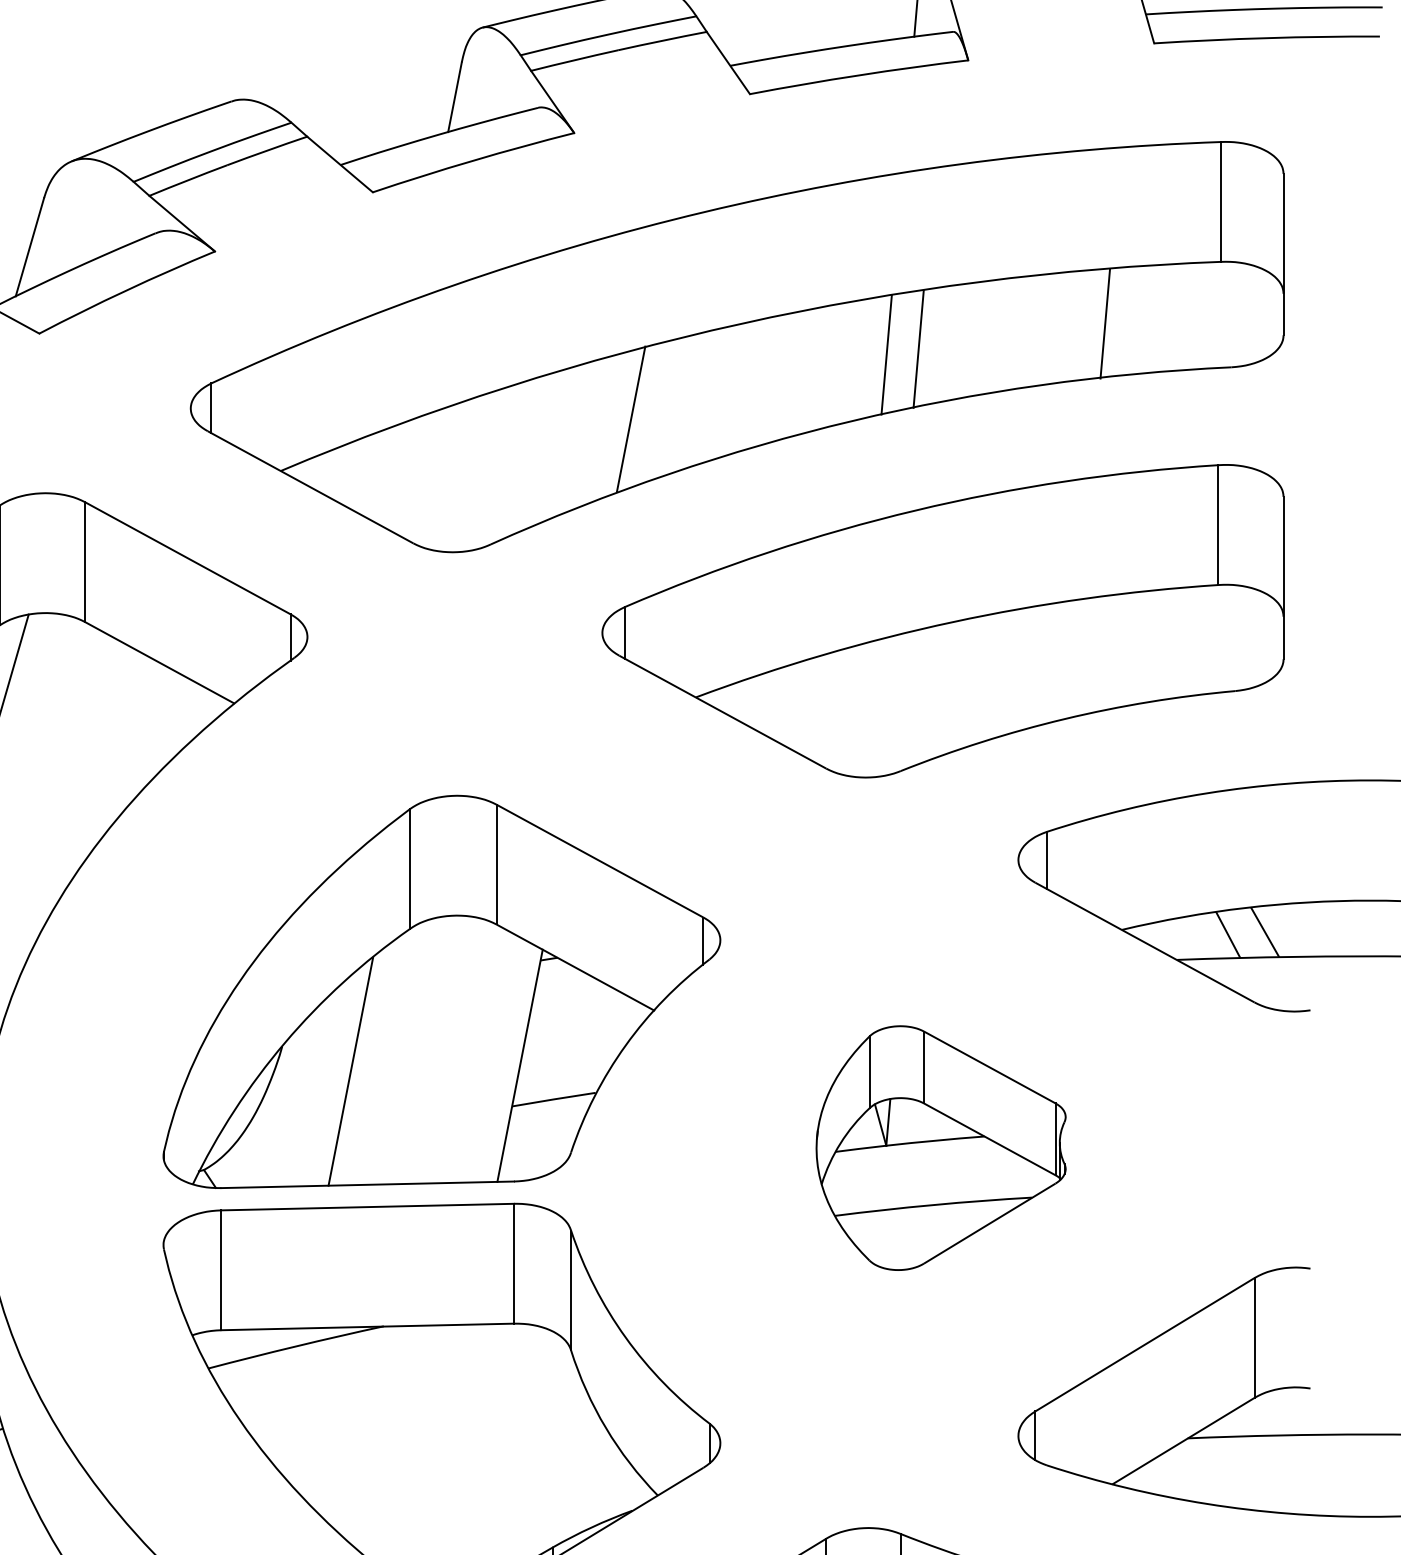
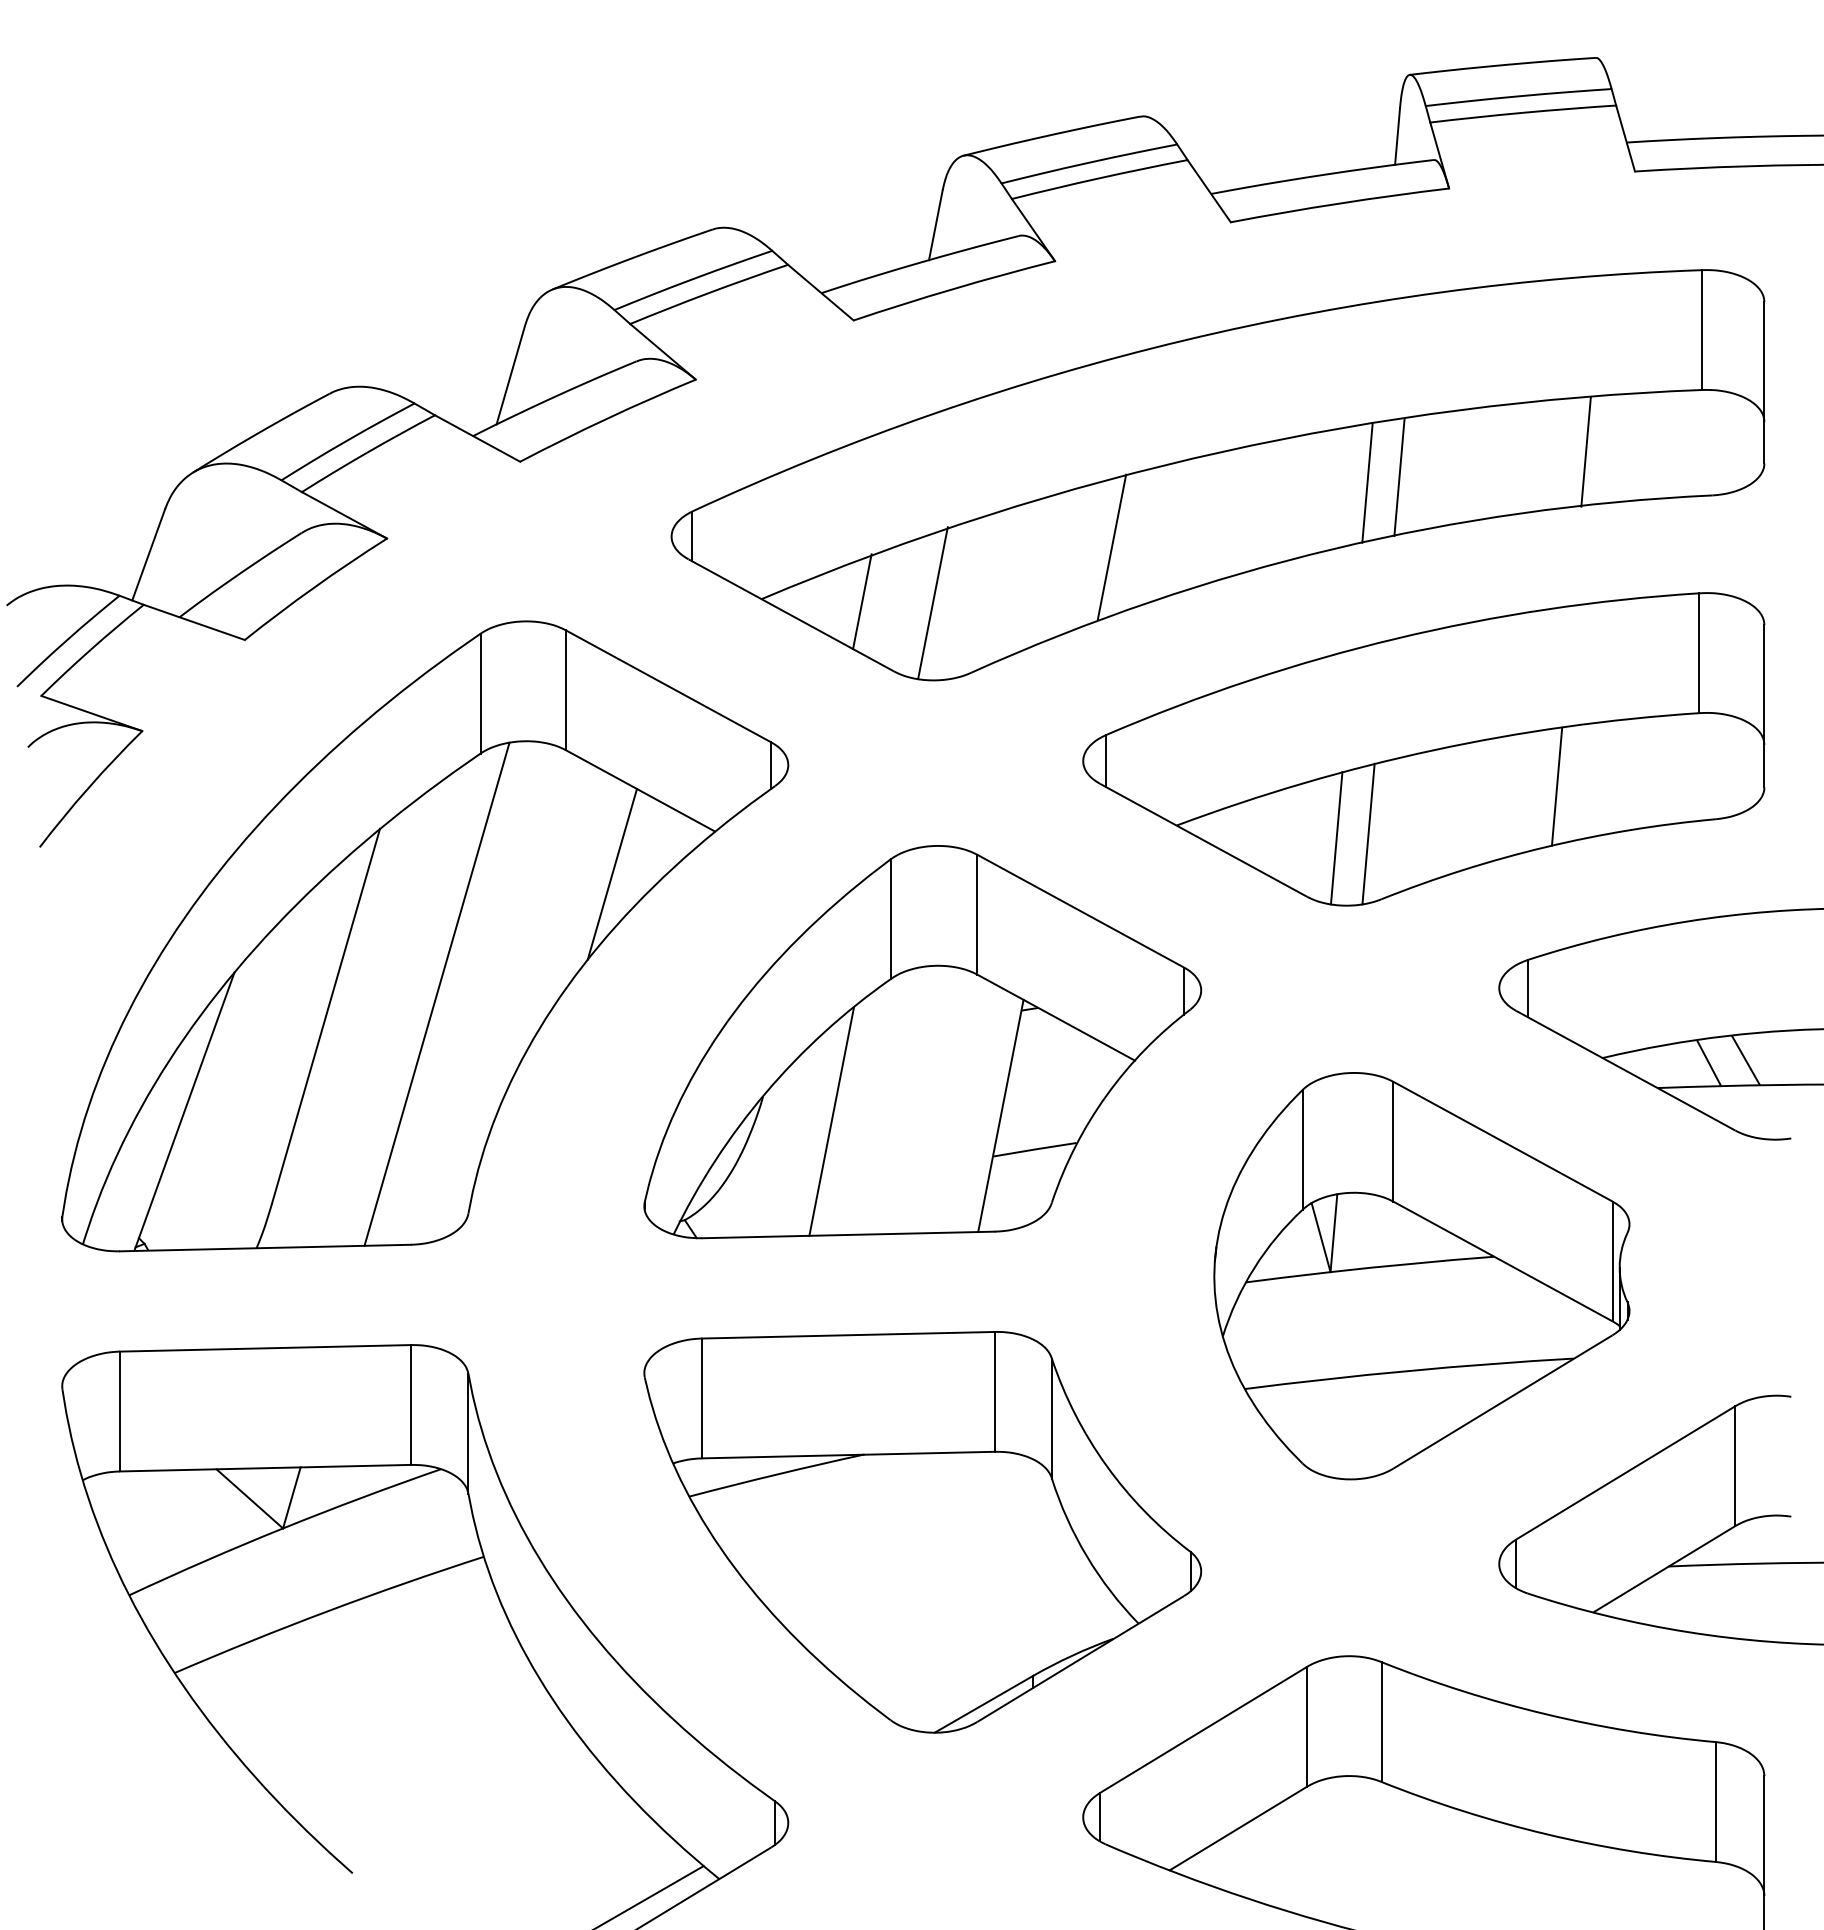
line: (381, 473) -> (862, 601), added
line: (451, 475) -> (932, 603), added
line: (1075, 658) -> (1556, 786), added
line: (887, 705) -> (1368, 833), added
line: (855, 710) -> (1336, 838), added
line: (130, 745) -> (611, 873), added
part: (441, 992) -> (922, 1042), moved
part: (940, 1148) -> (1421, 1276), size x1.67

